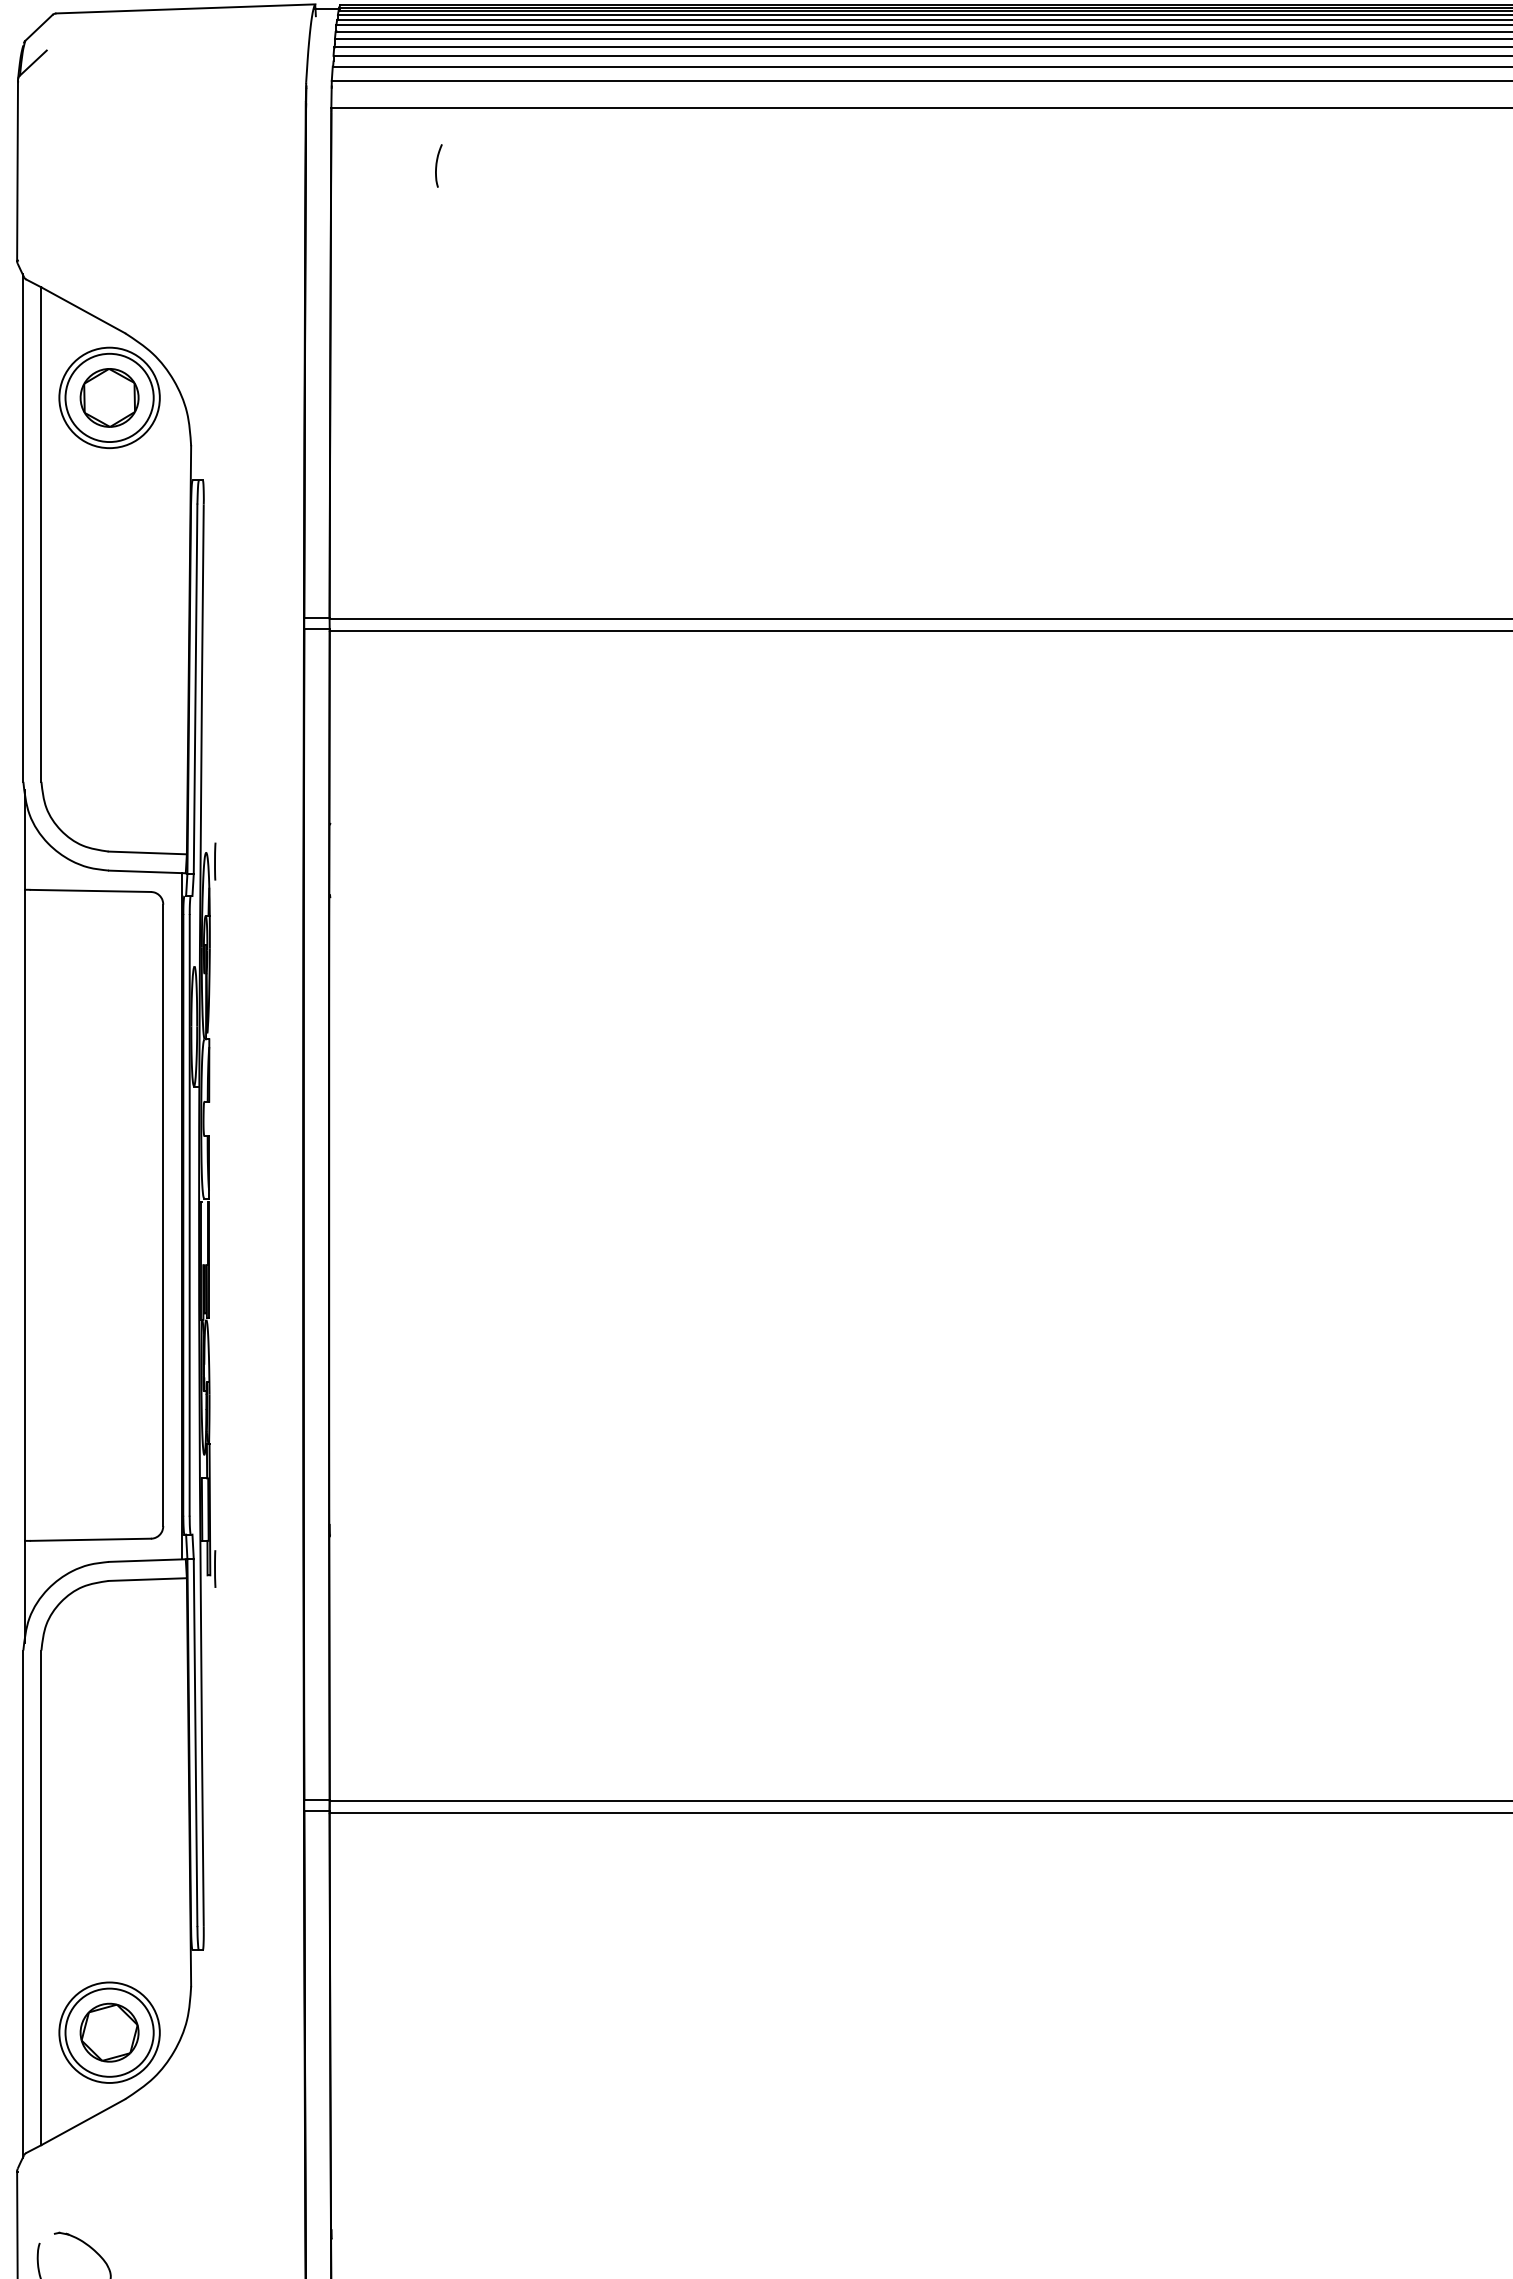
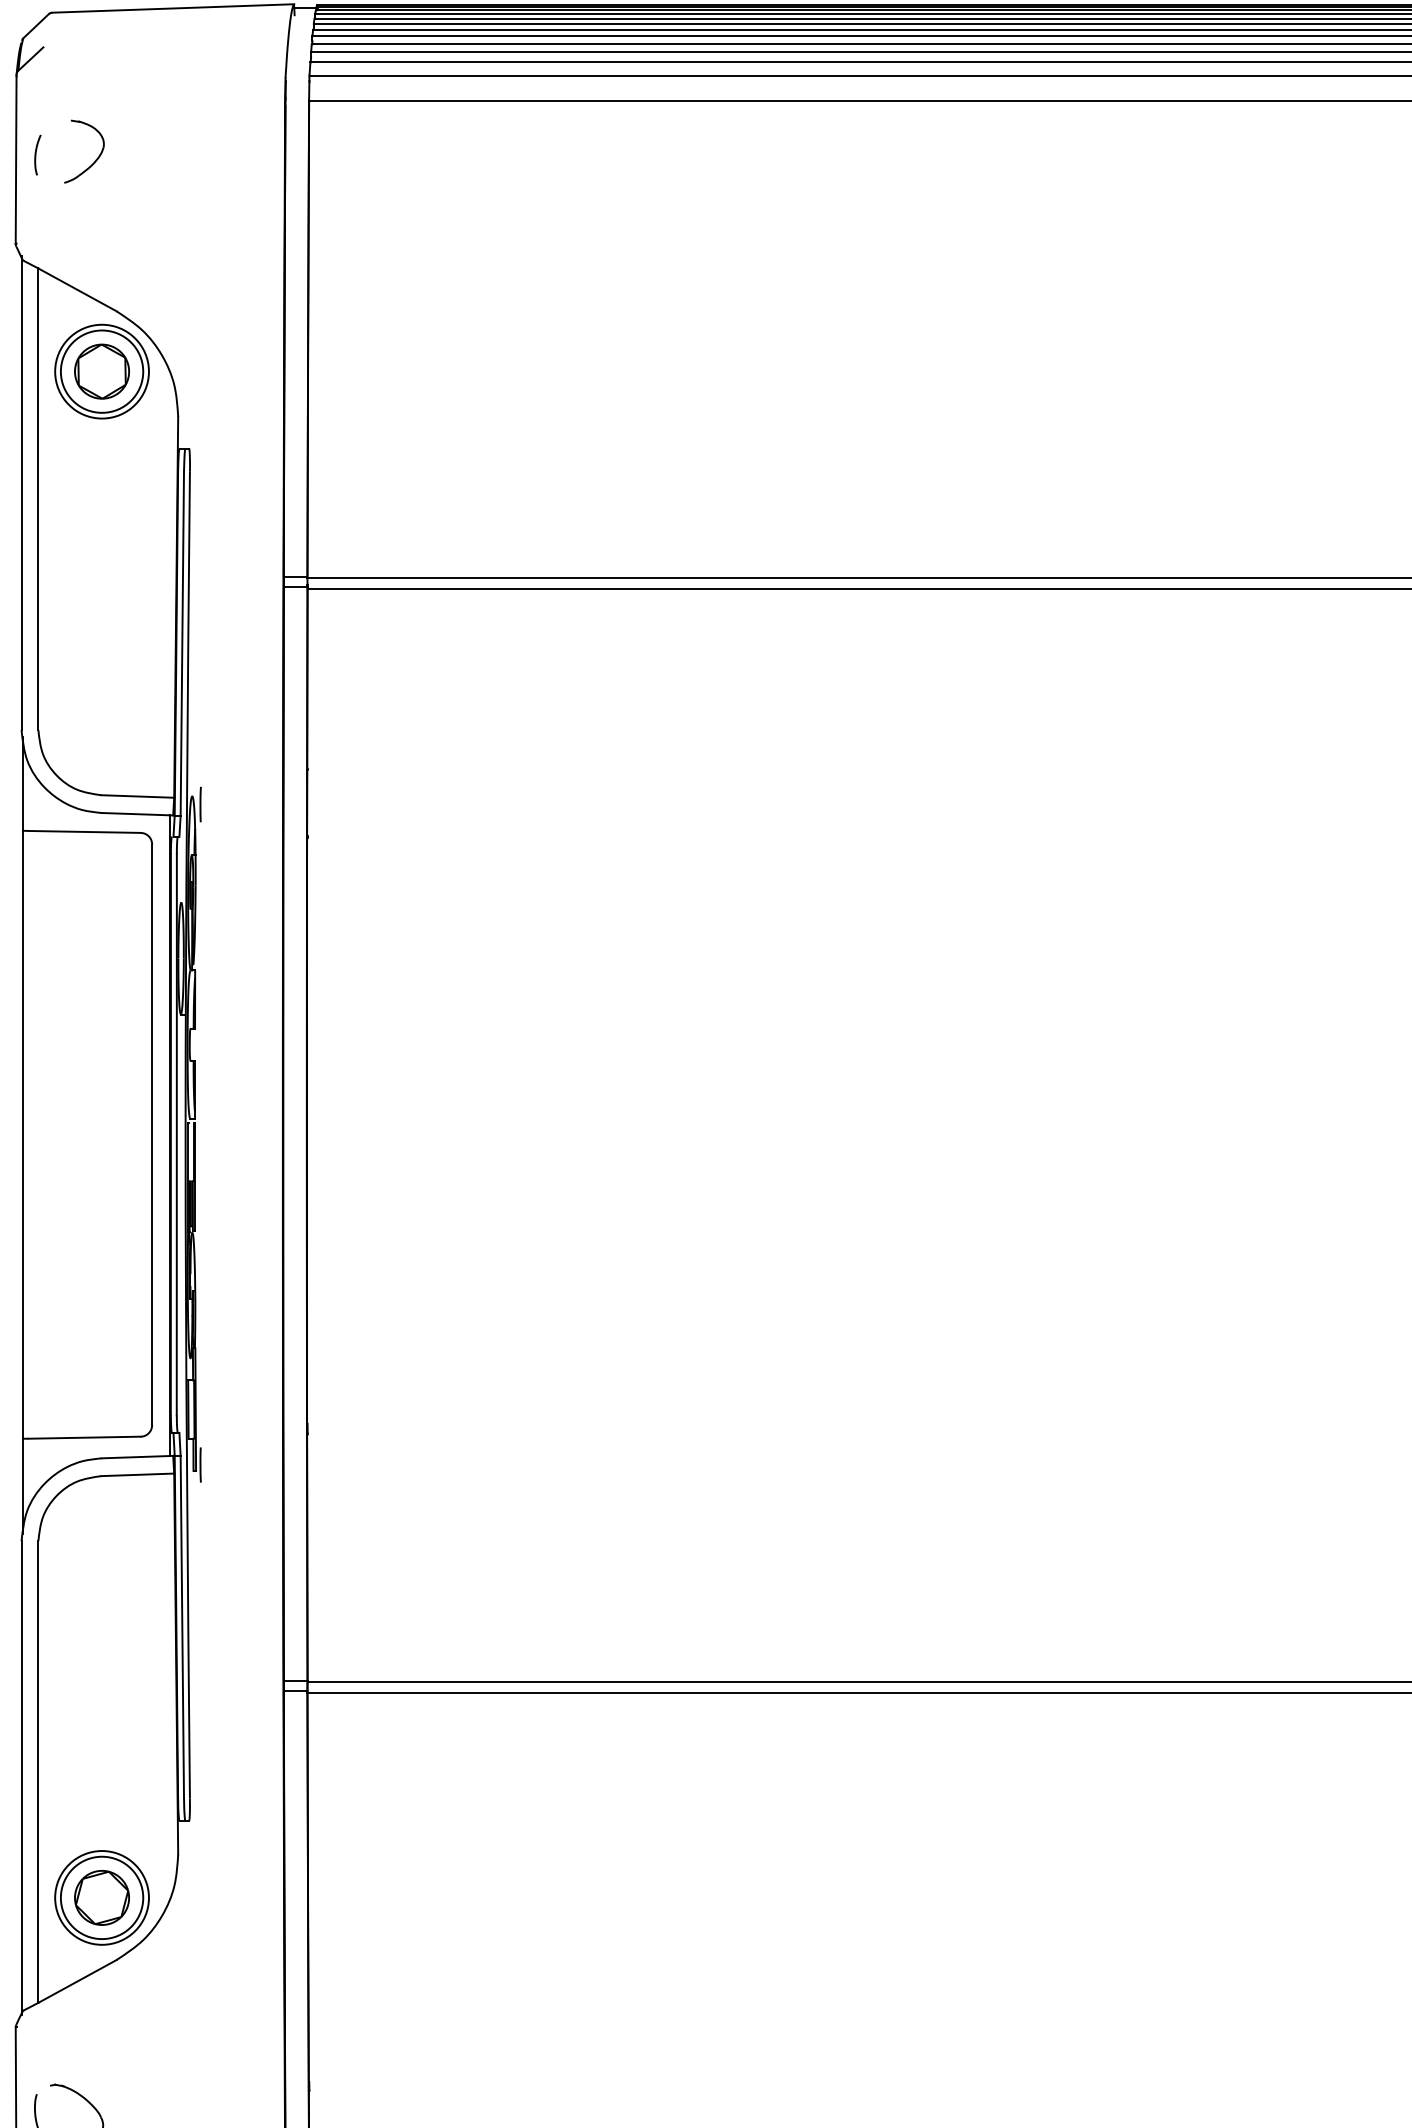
curve: (437, 165) -> (36, 154), moved
part: (101, 172) -> (94, 161), added

